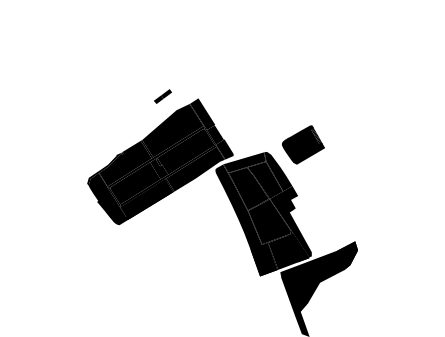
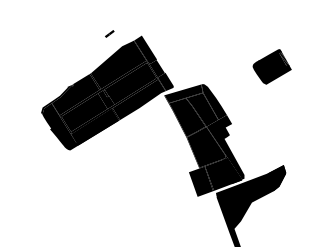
part: (162, 96) -> (109, 33), size x0.6
part: (302, 144) -> (271, 66), moved
fill: (246, 220) -> (185, 146), removed

